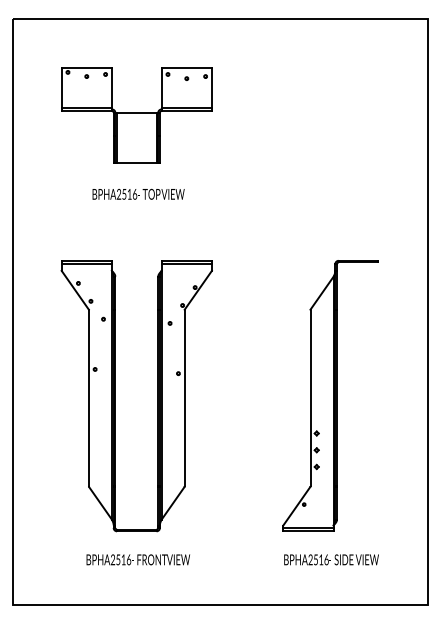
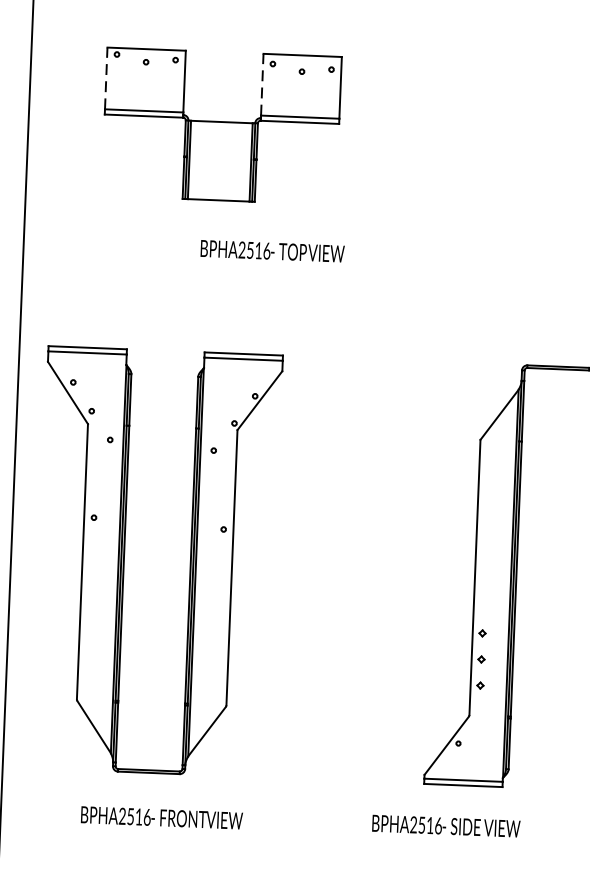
line: (61, 88) -> (105, 79), solid -> dashed
line: (161, 88) -> (261, 85), solid -> dashed
text: (138, 193) -> (272, 249), moved
part: (115, 396) -> (124, 561), moved
text: (137, 559) -> (160, 817), moved
text: (331, 559) -> (446, 825), moved

